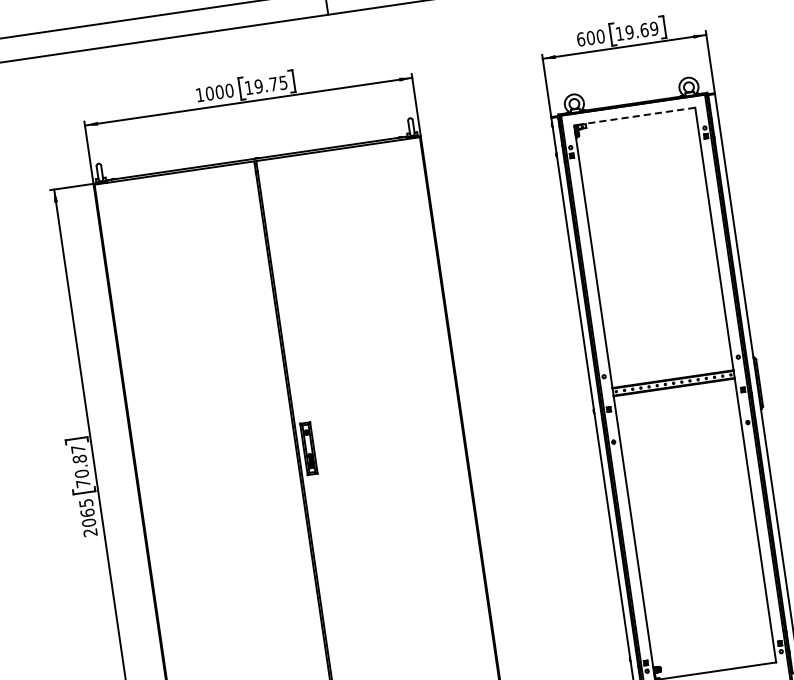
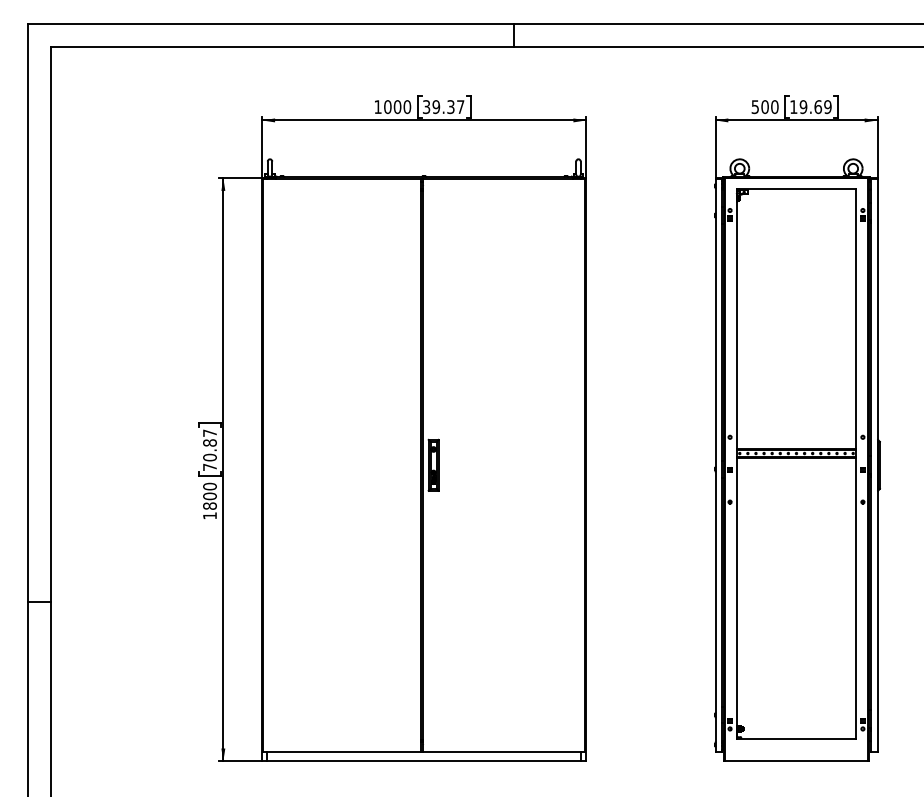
text: (581, 39) -> (755, 107), 600 -> 500
text: (266, 85) -> (443, 107), 19.75 -> 39.37
line: (634, 116) -> (796, 189), dashed -> solid
text: (87, 517) -> (209, 500), 2065 -> 1800

